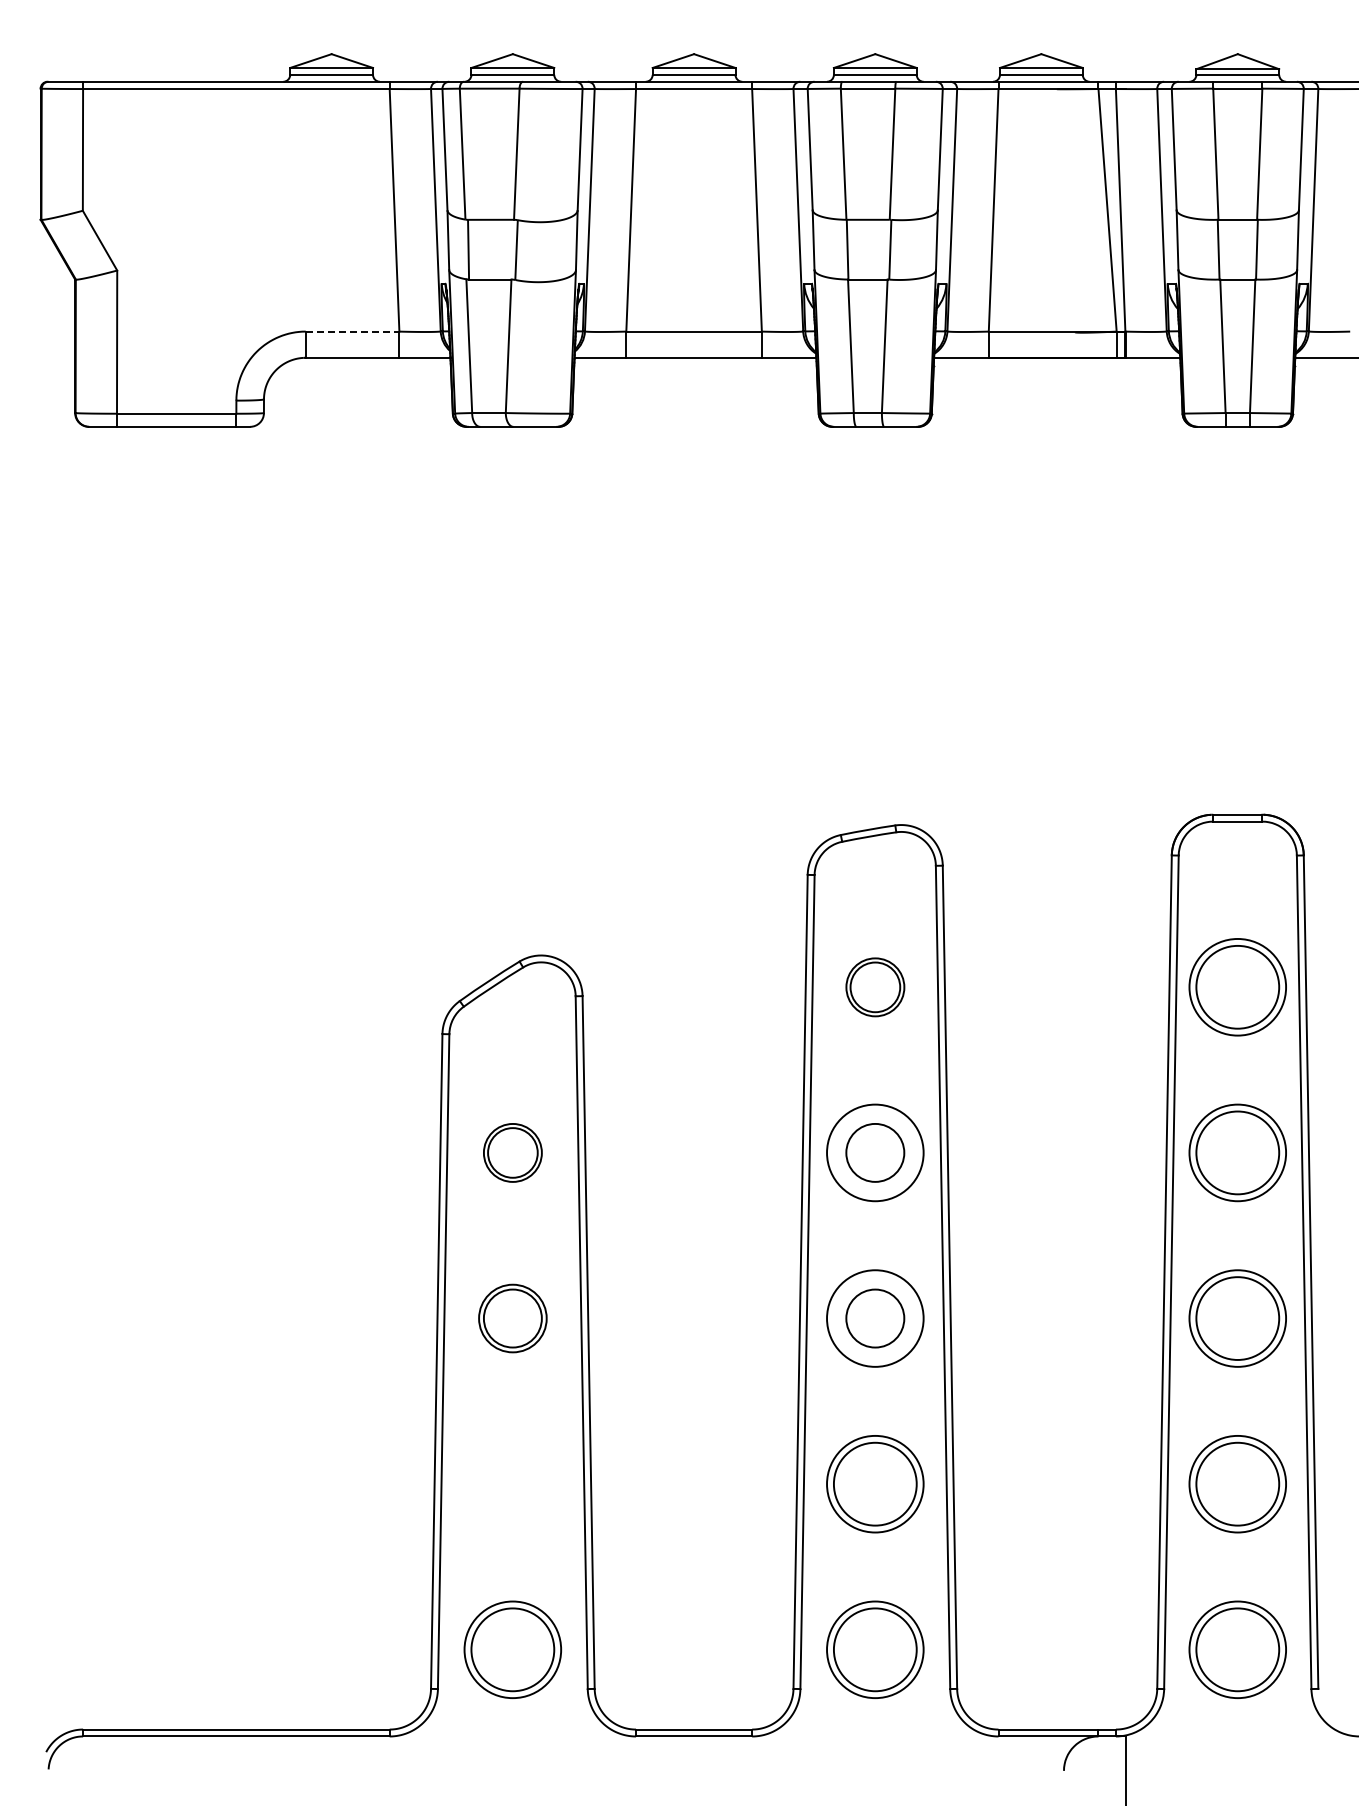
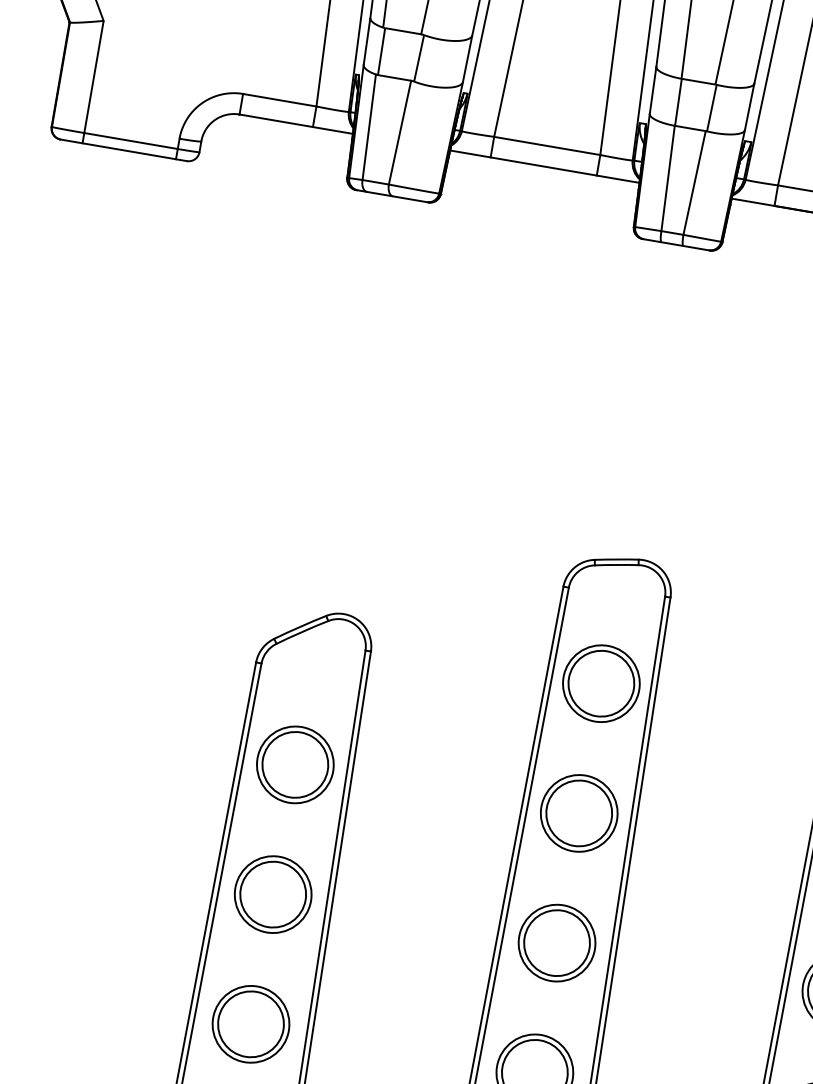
line: (352, 331) -> (279, 100), dashed -> solid
part: (875, 987) -> (601, 683), size x1.67
part: (512, 1152) -> (295, 764), size x1.67
circle: (874, 1152) -> (578, 812), size x1.43
part: (512, 1318) -> (272, 894), size x1.43
circle: (874, 1318) -> (556, 942), size x1.43
part: (512, 1484) -> (250, 1024), added

